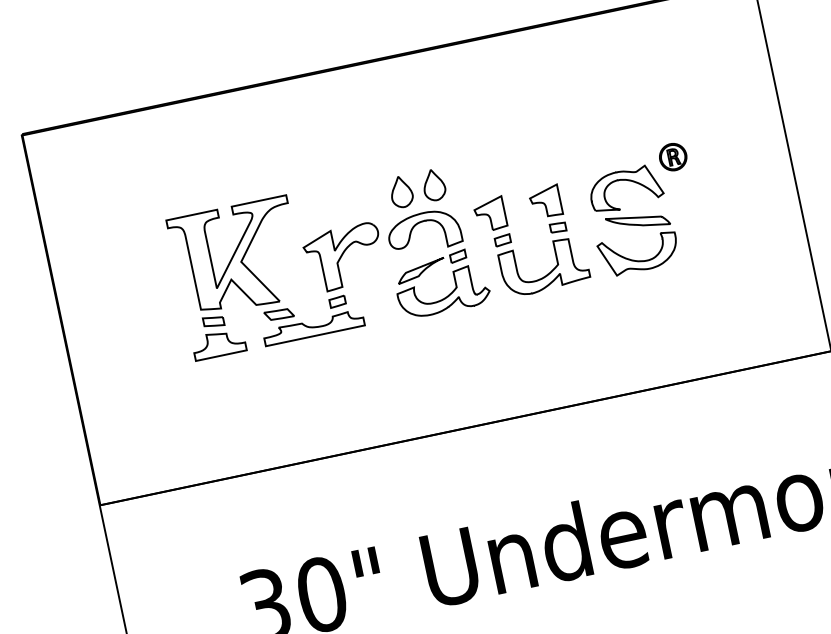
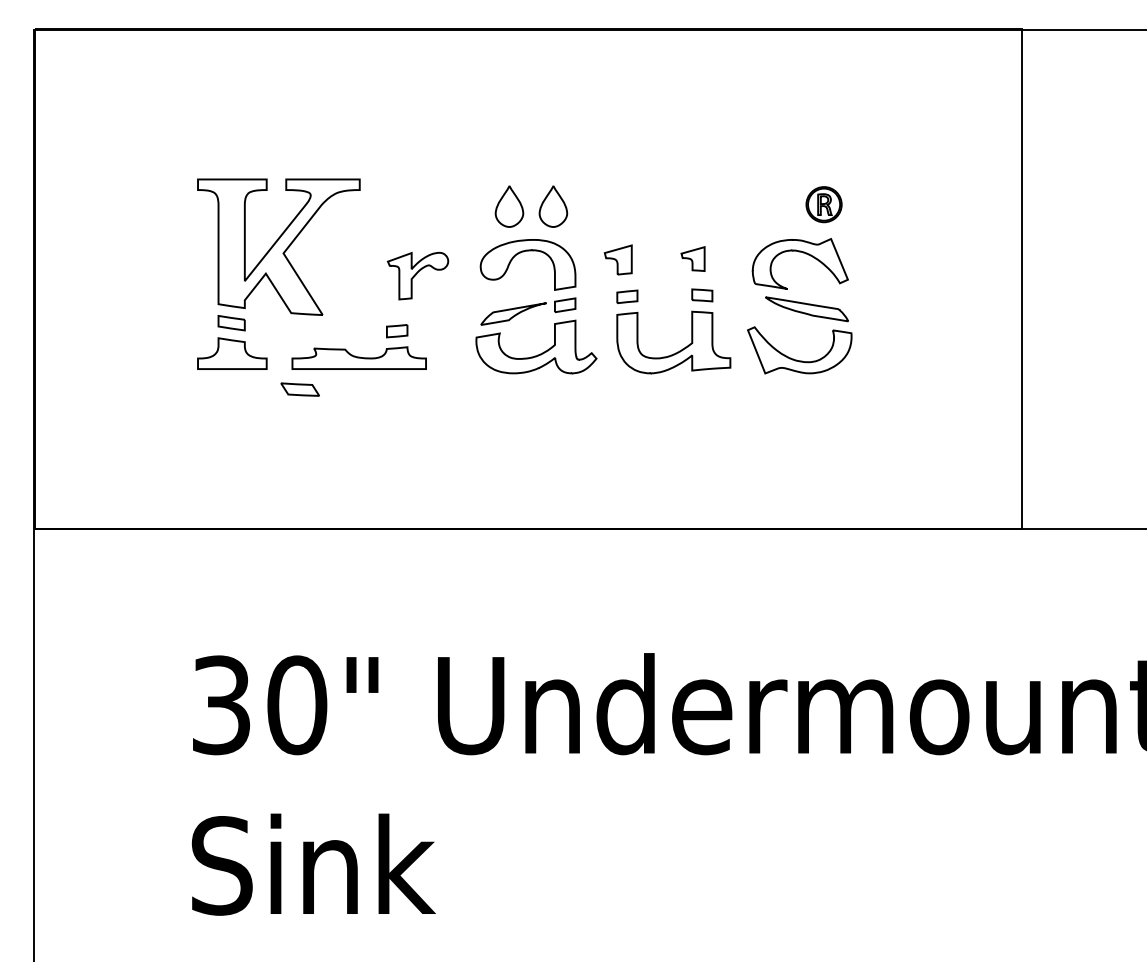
part: (672, 157) -> (823, 204), moved
part: (545, 201) -> (692, 258), size x0.6
part: (490, 214) -> (618, 259), size x0.7
part: (343, 257) -> (417, 275), size x0.6
part: (278, 314) -> (299, 389), moved

